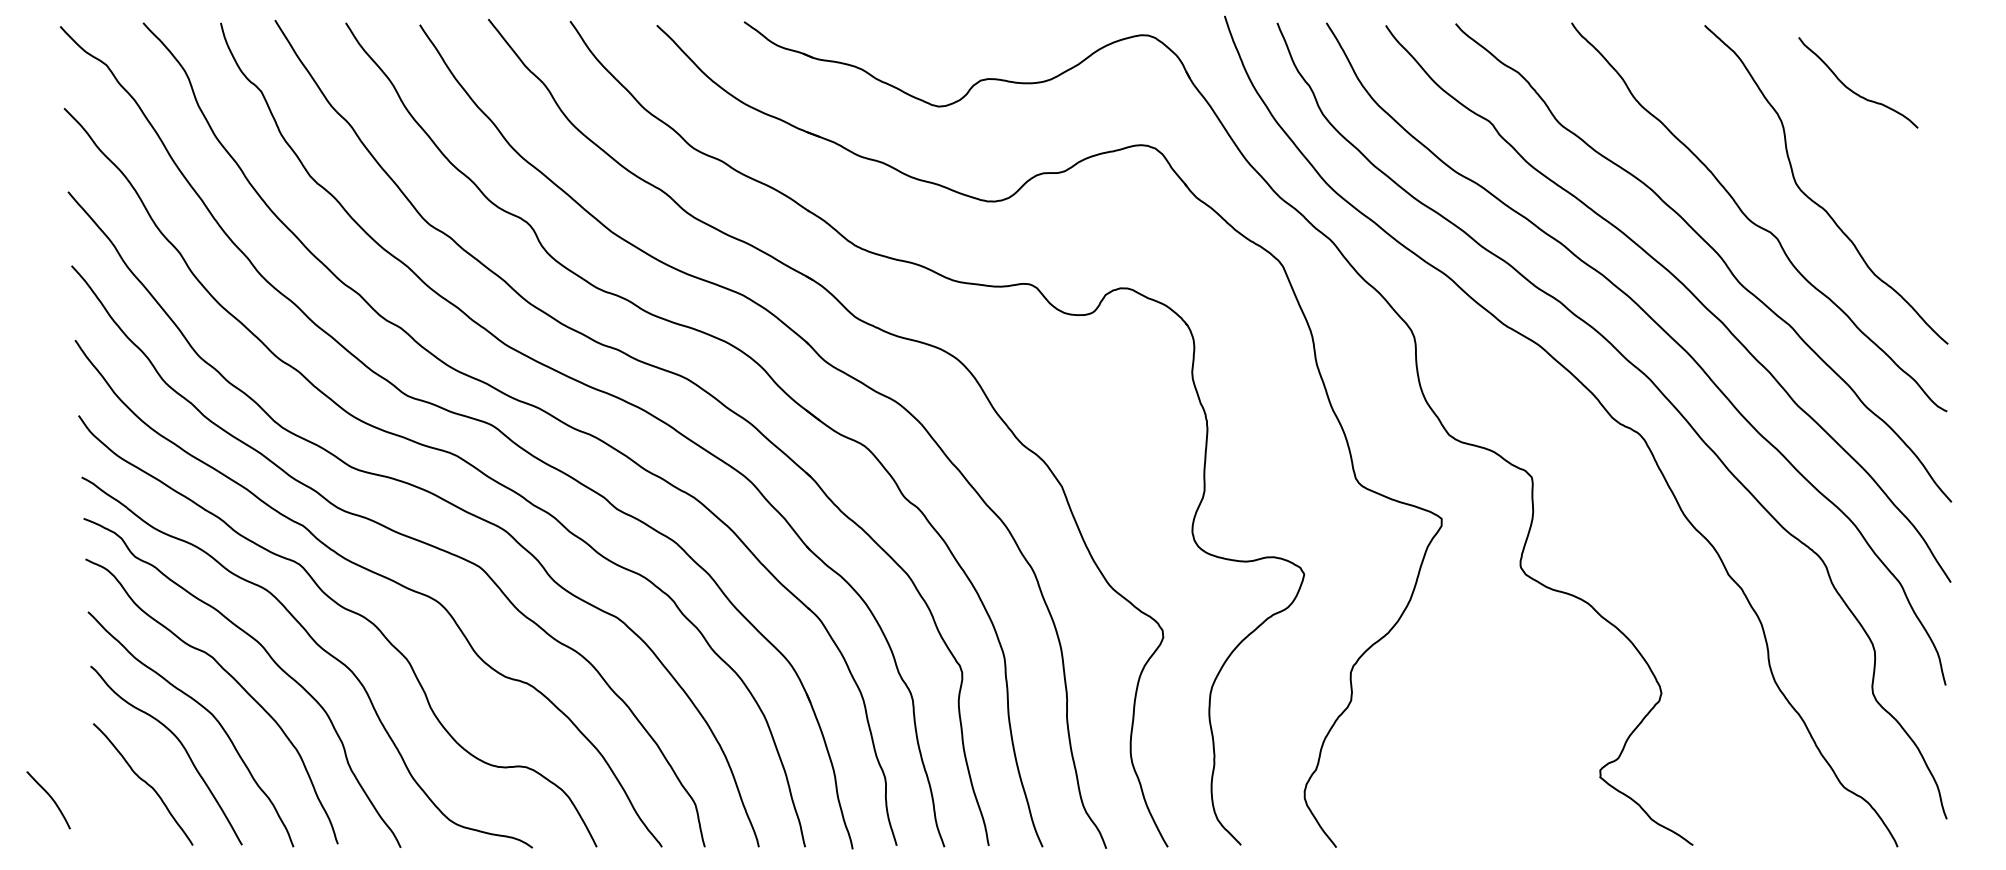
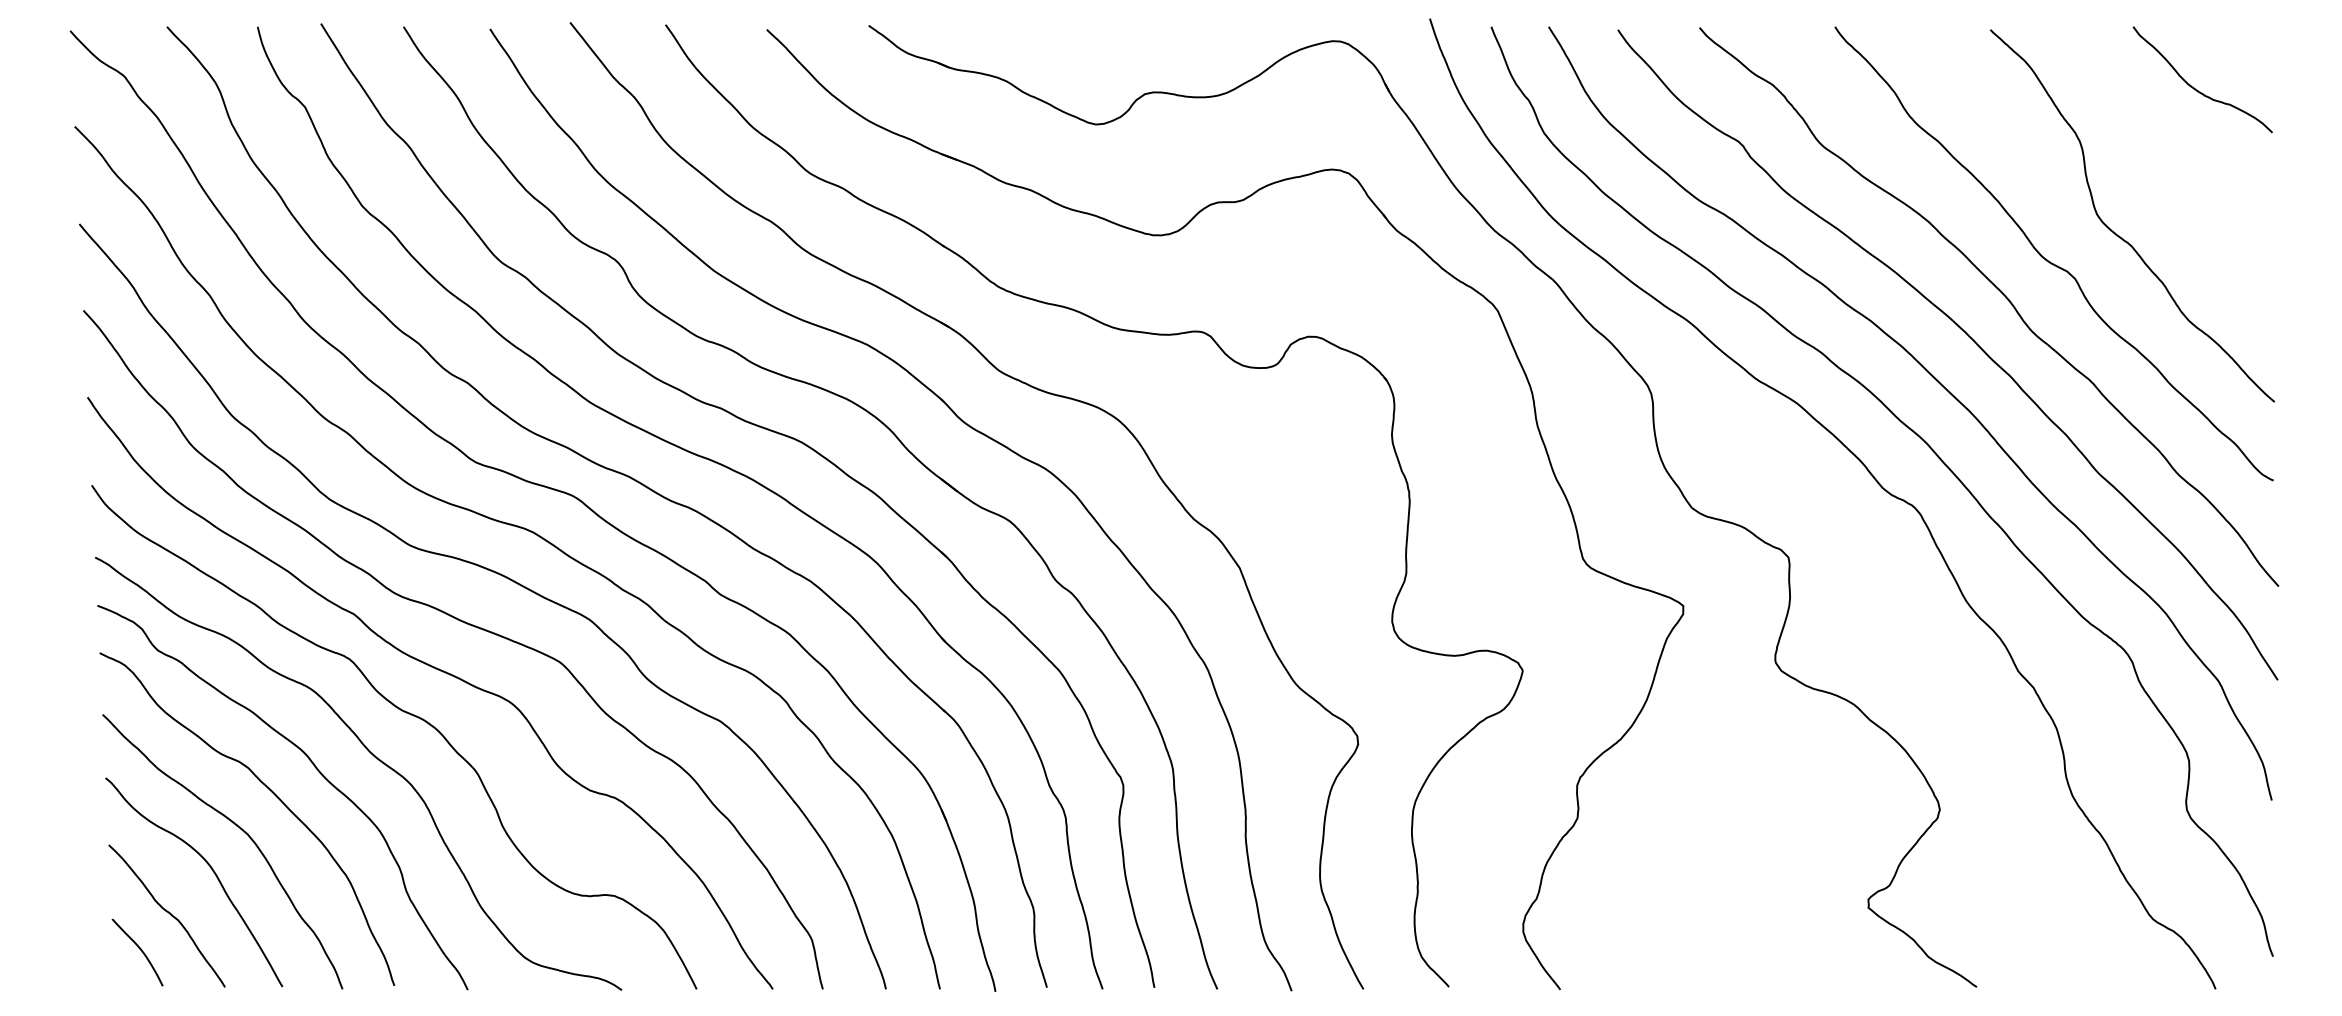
curve: (1853, 91) -> (2197, 89), moved
curve: (50, 797) -> (139, 949), moved

